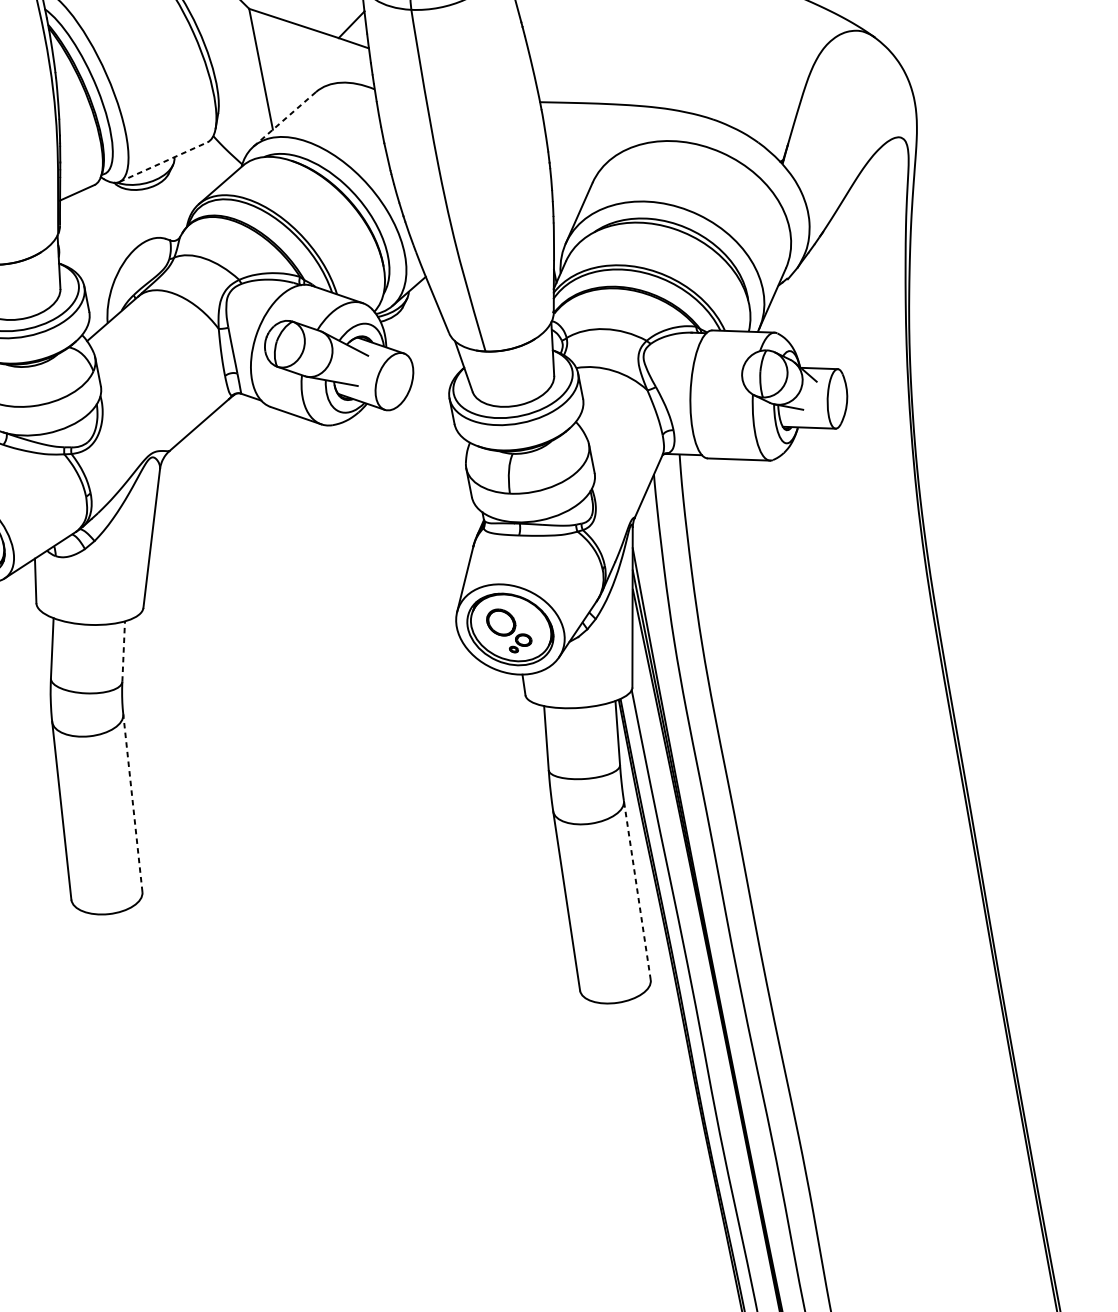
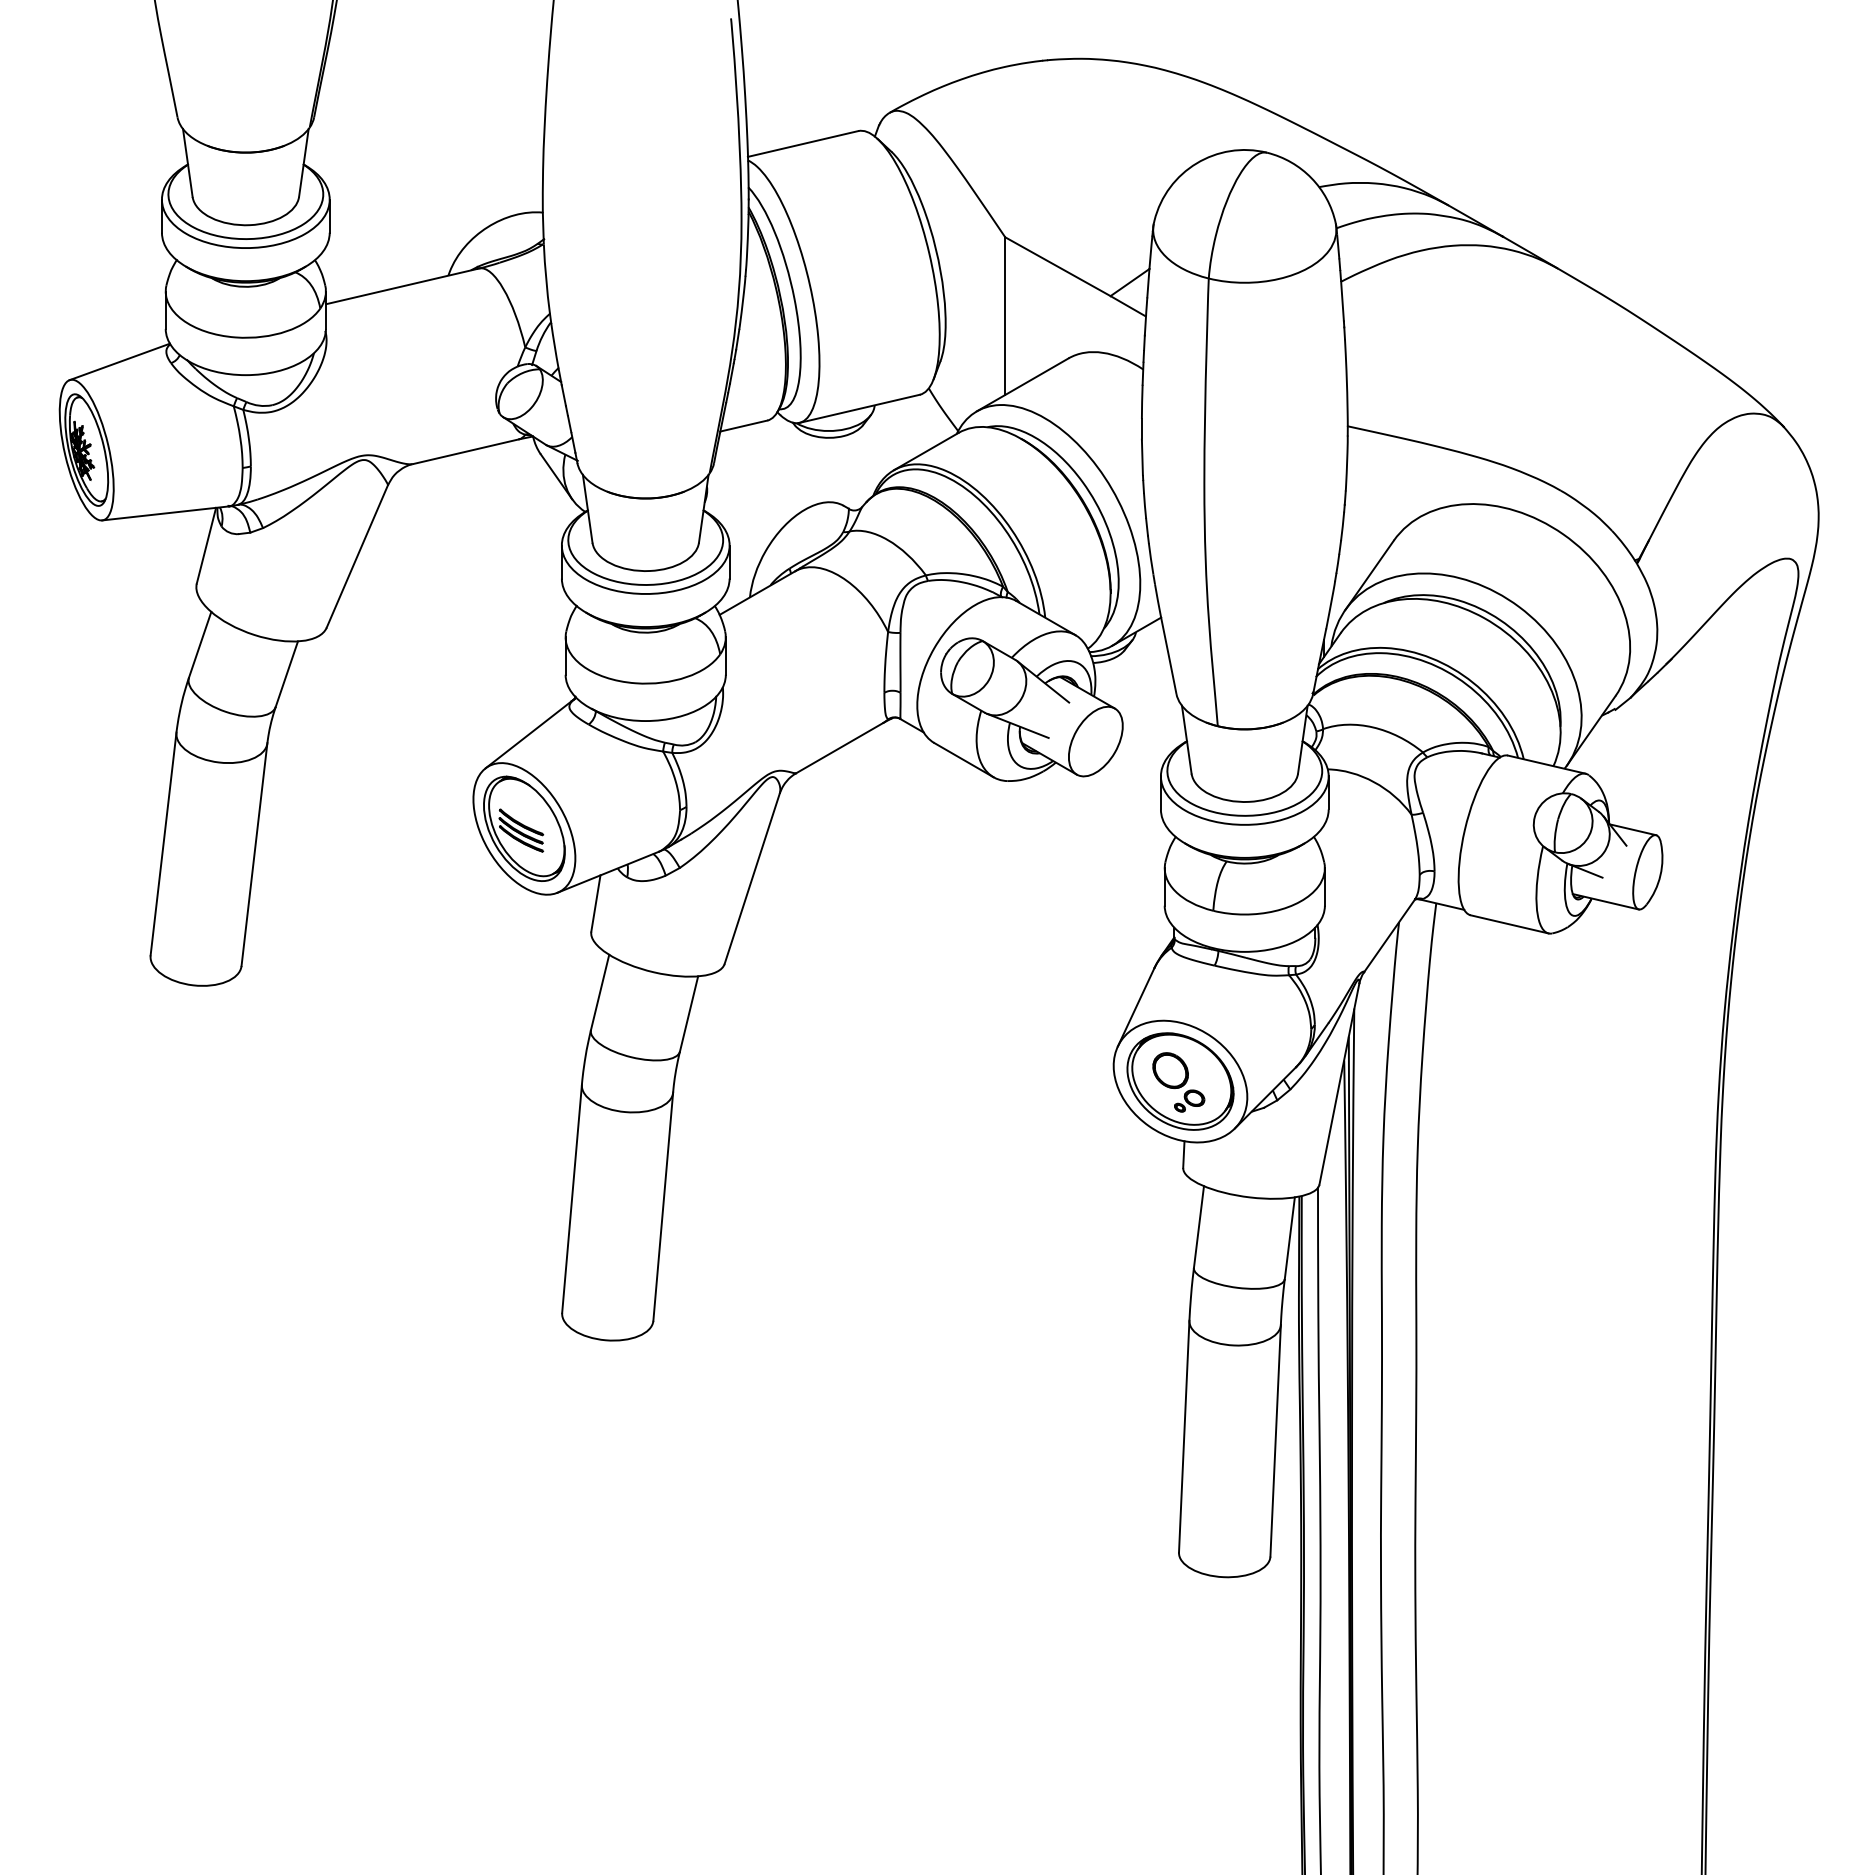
line: (284, 119) -> (1022, 384), dashed -> solid
line: (163, 161) -> (859, 408), dashed -> solid
line: (123, 651) -> (689, 1013), dashed -> solid
line: (133, 802) -> (663, 1206), dashed -> solid
line: (637, 890) -> (1275, 1440), dashed -> solid

